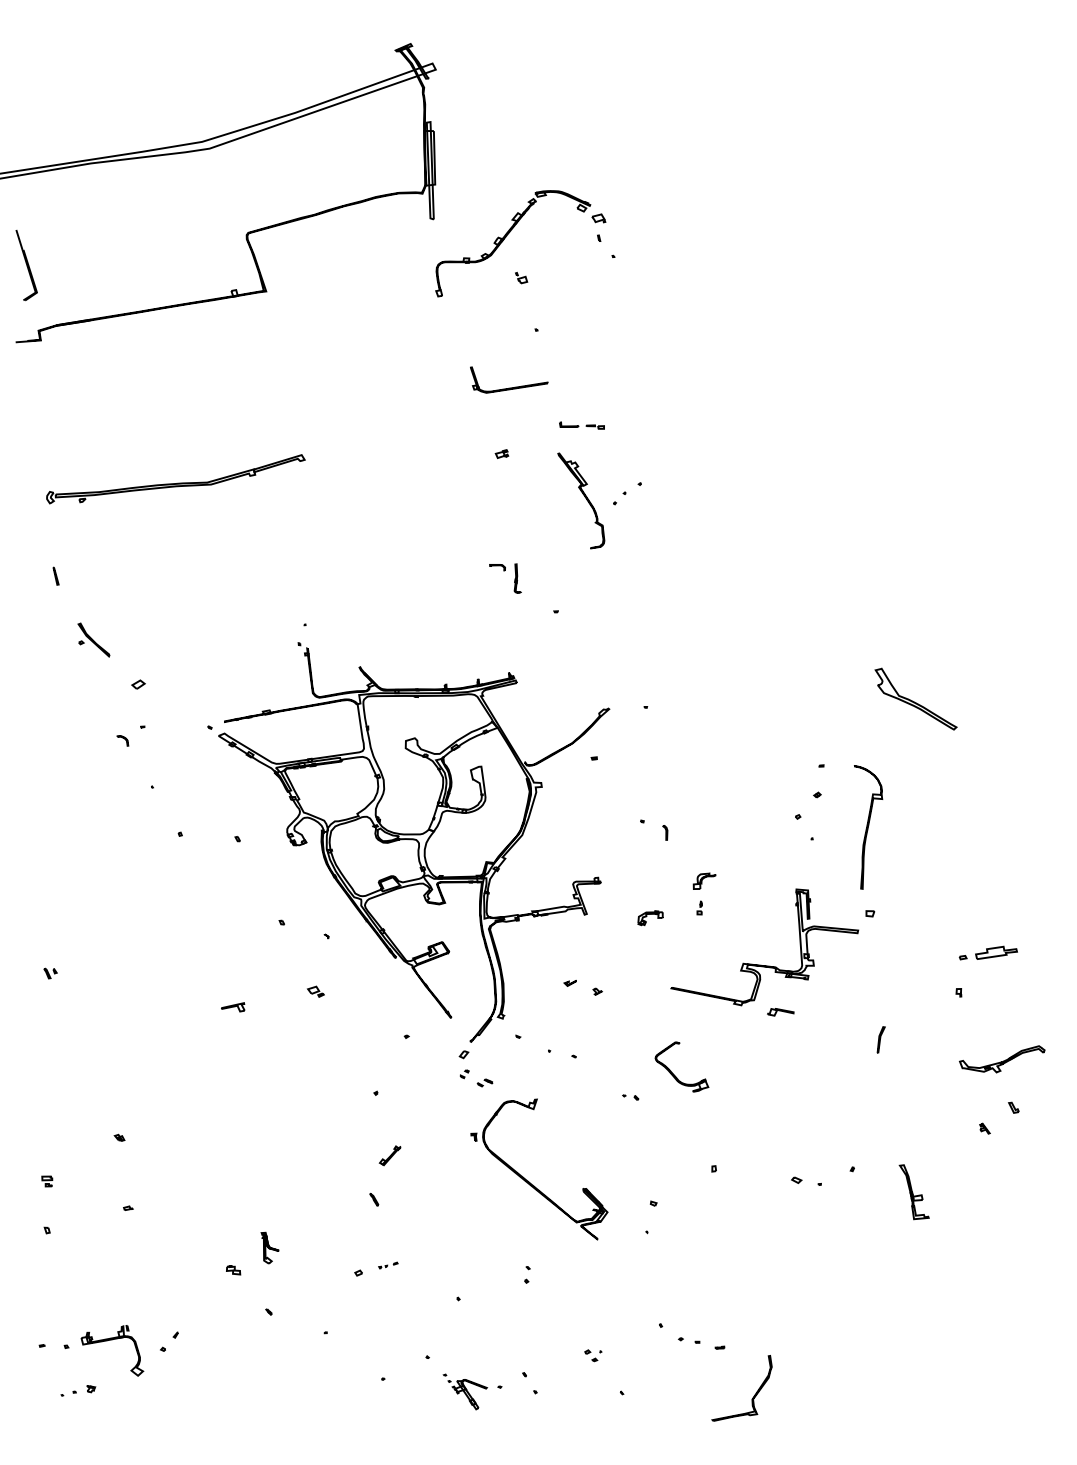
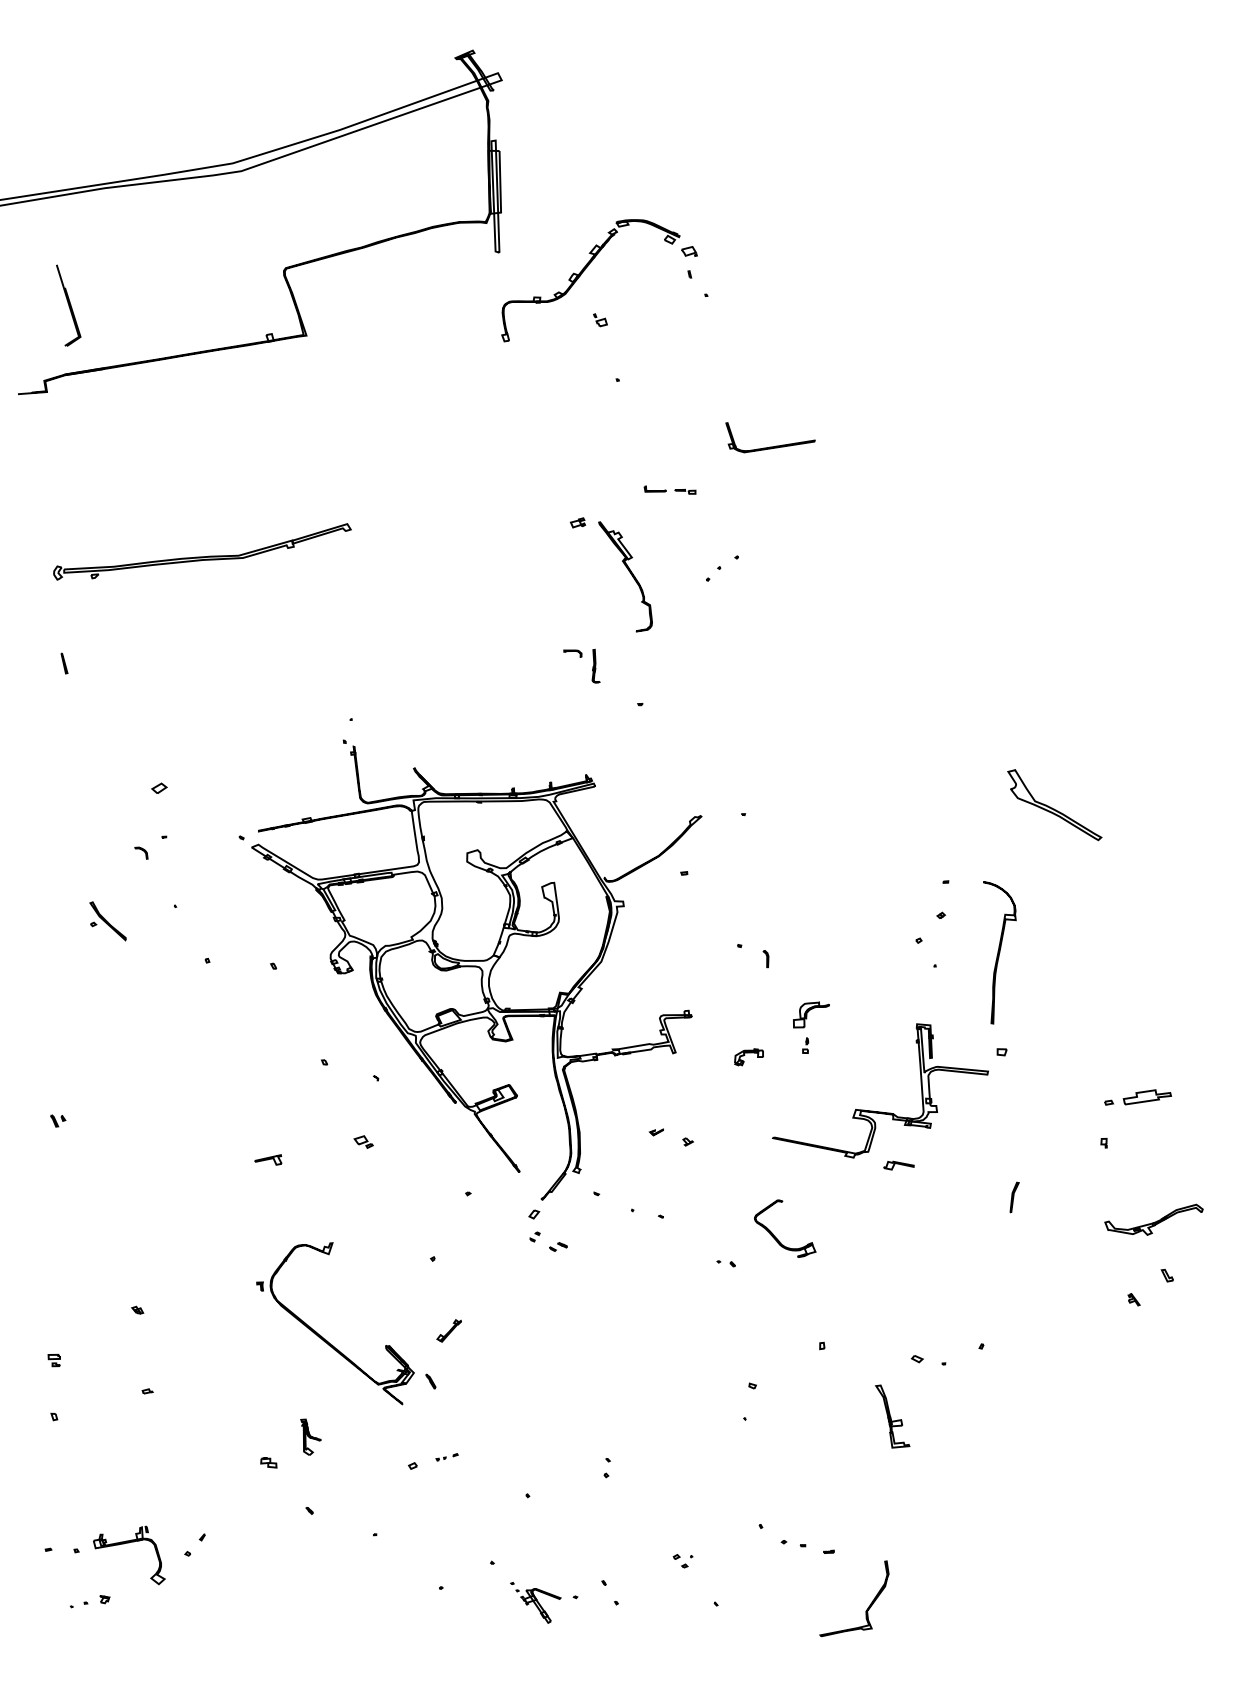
part: (26, 265) -> (68, 305), moved
part: (509, 387) -> (770, 446), moved
part: (581, 500) -> (625, 576), moved
part: (93, 639) -> (107, 920), moved
part: (704, 880) -> (811, 1013), size x1.4
part: (528, 1180) -> (322, 1336), moved
part: (913, 1192) -> (891, 1416), moved

